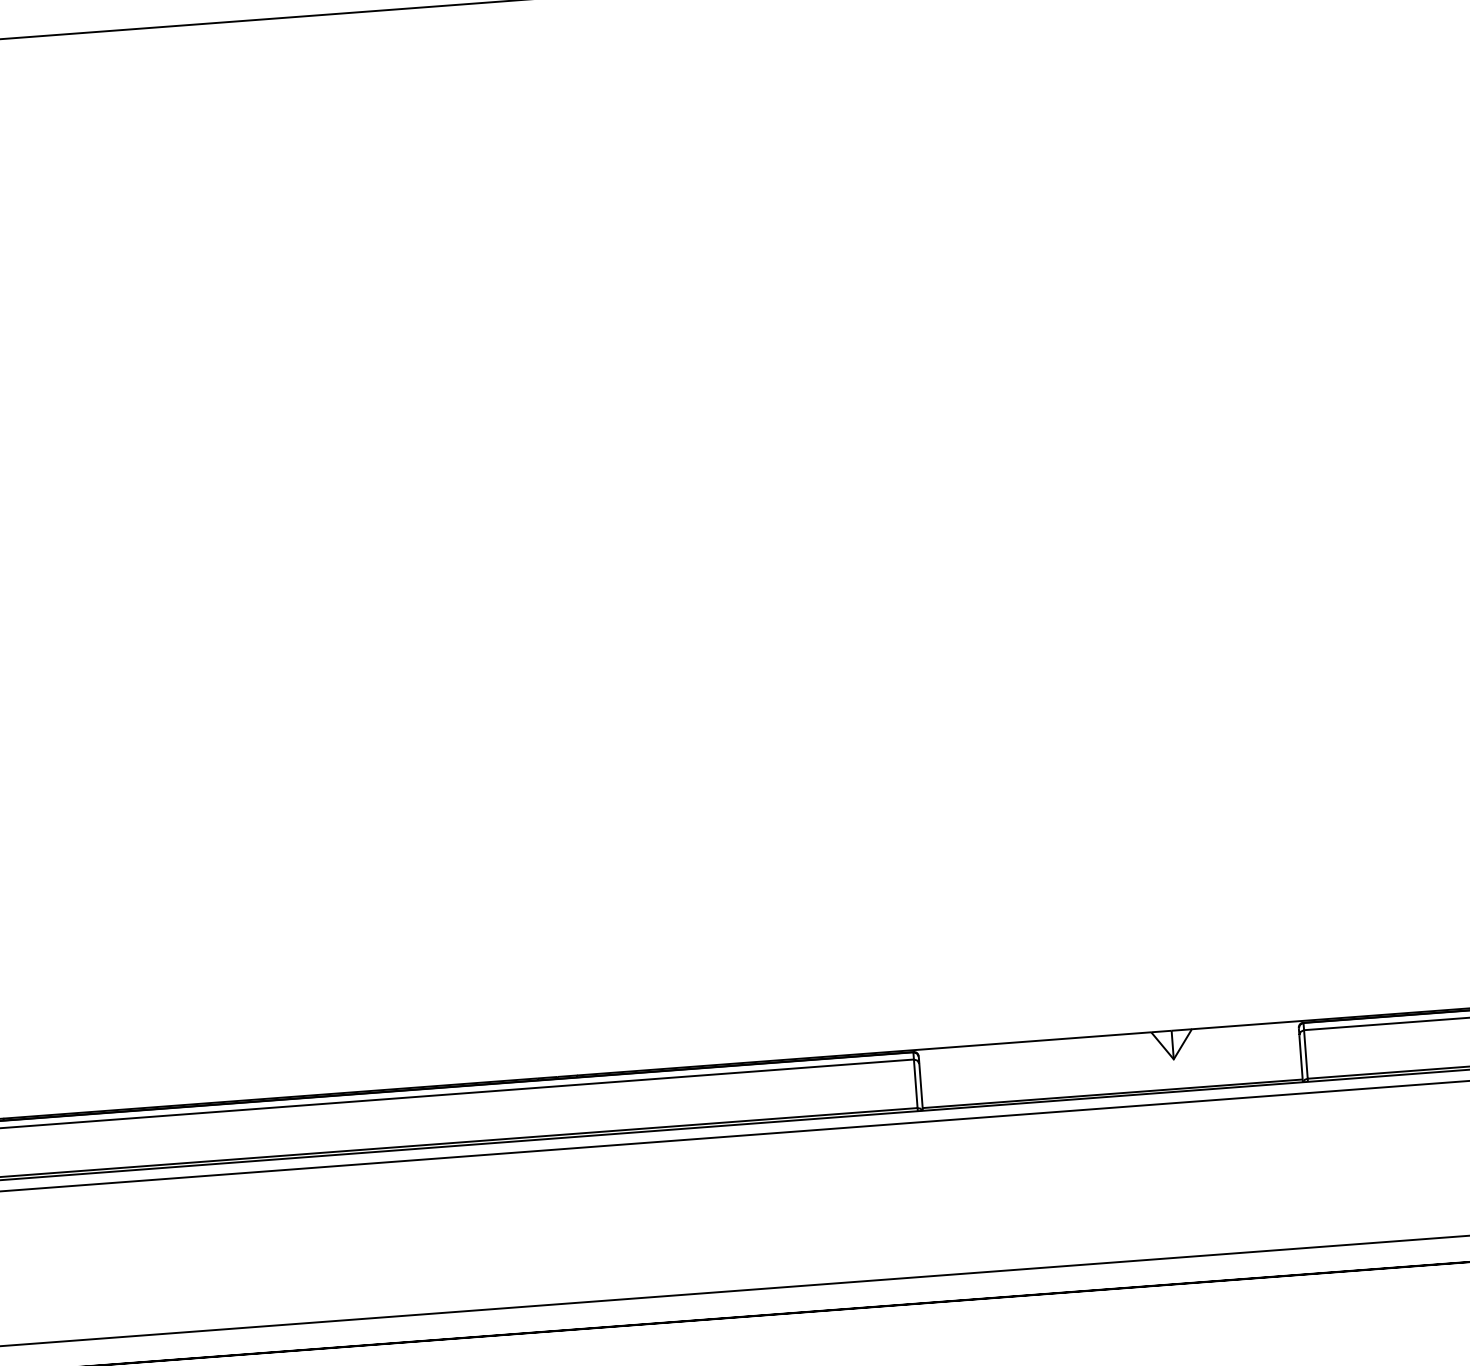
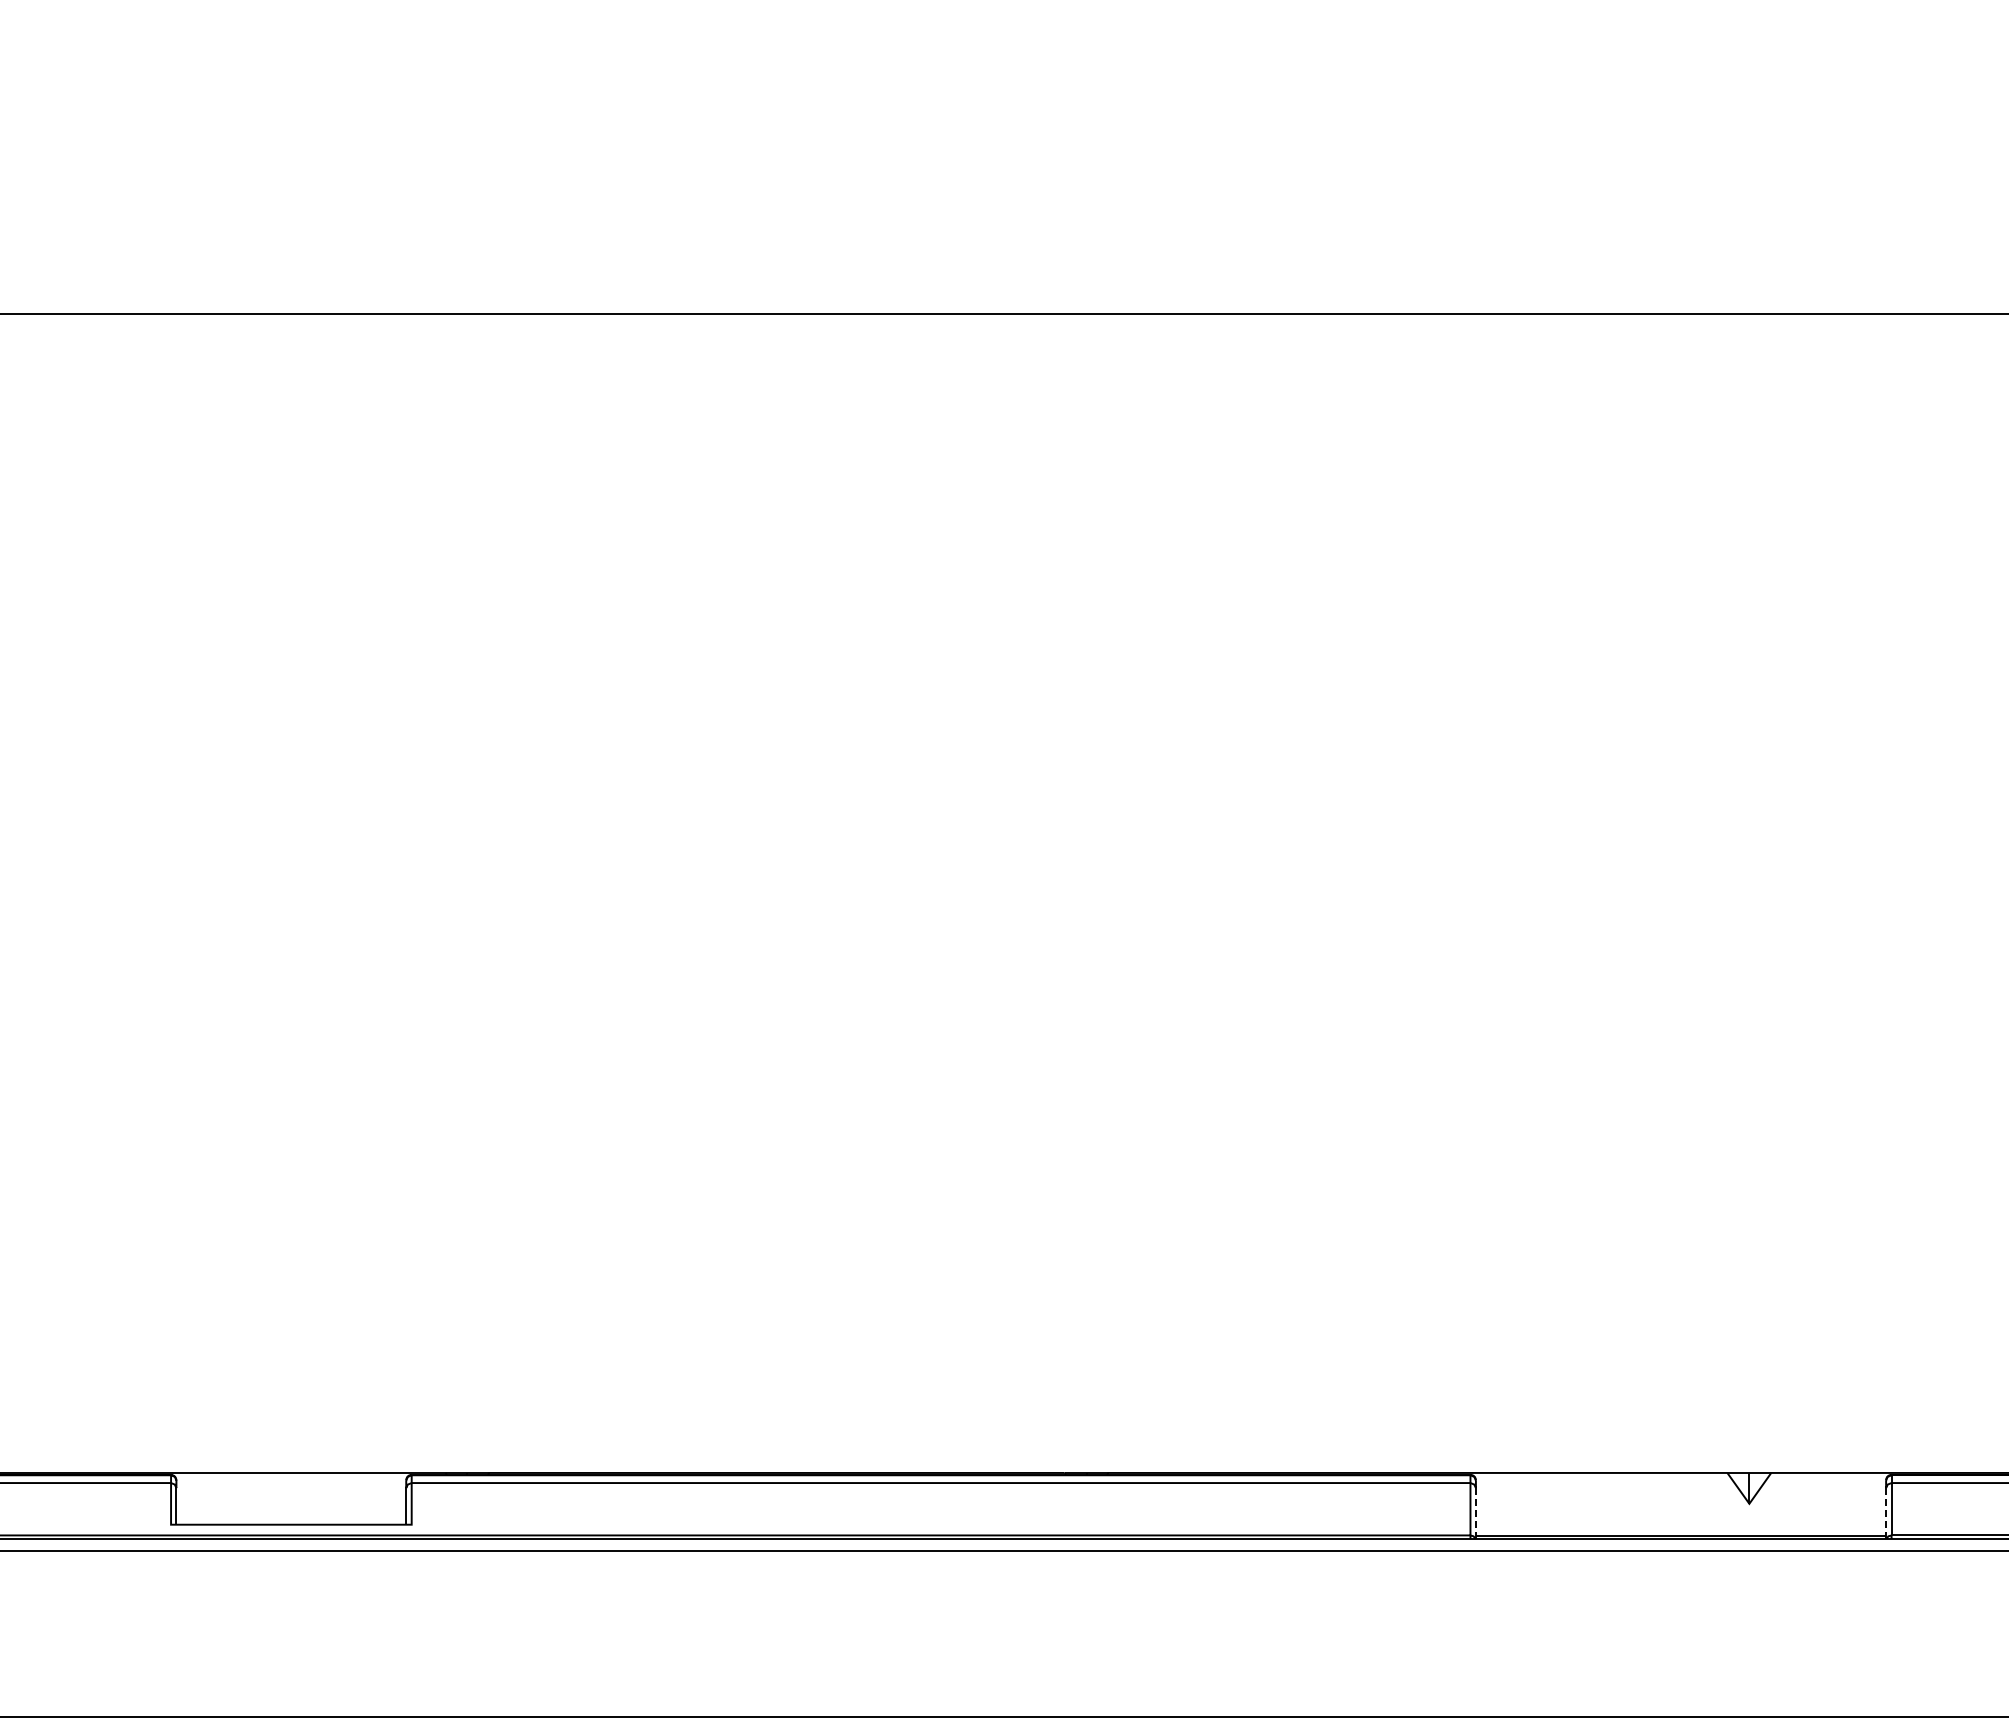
line: (1301, 1057) -> (1886, 1512), solid -> dashed
line: (920, 1087) -> (1475, 1513), solid -> dashed

